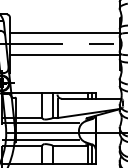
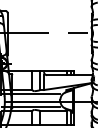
line: (64, 32) -> (49, 24), removed
line: (64, 55) -> (49, 42), removed

